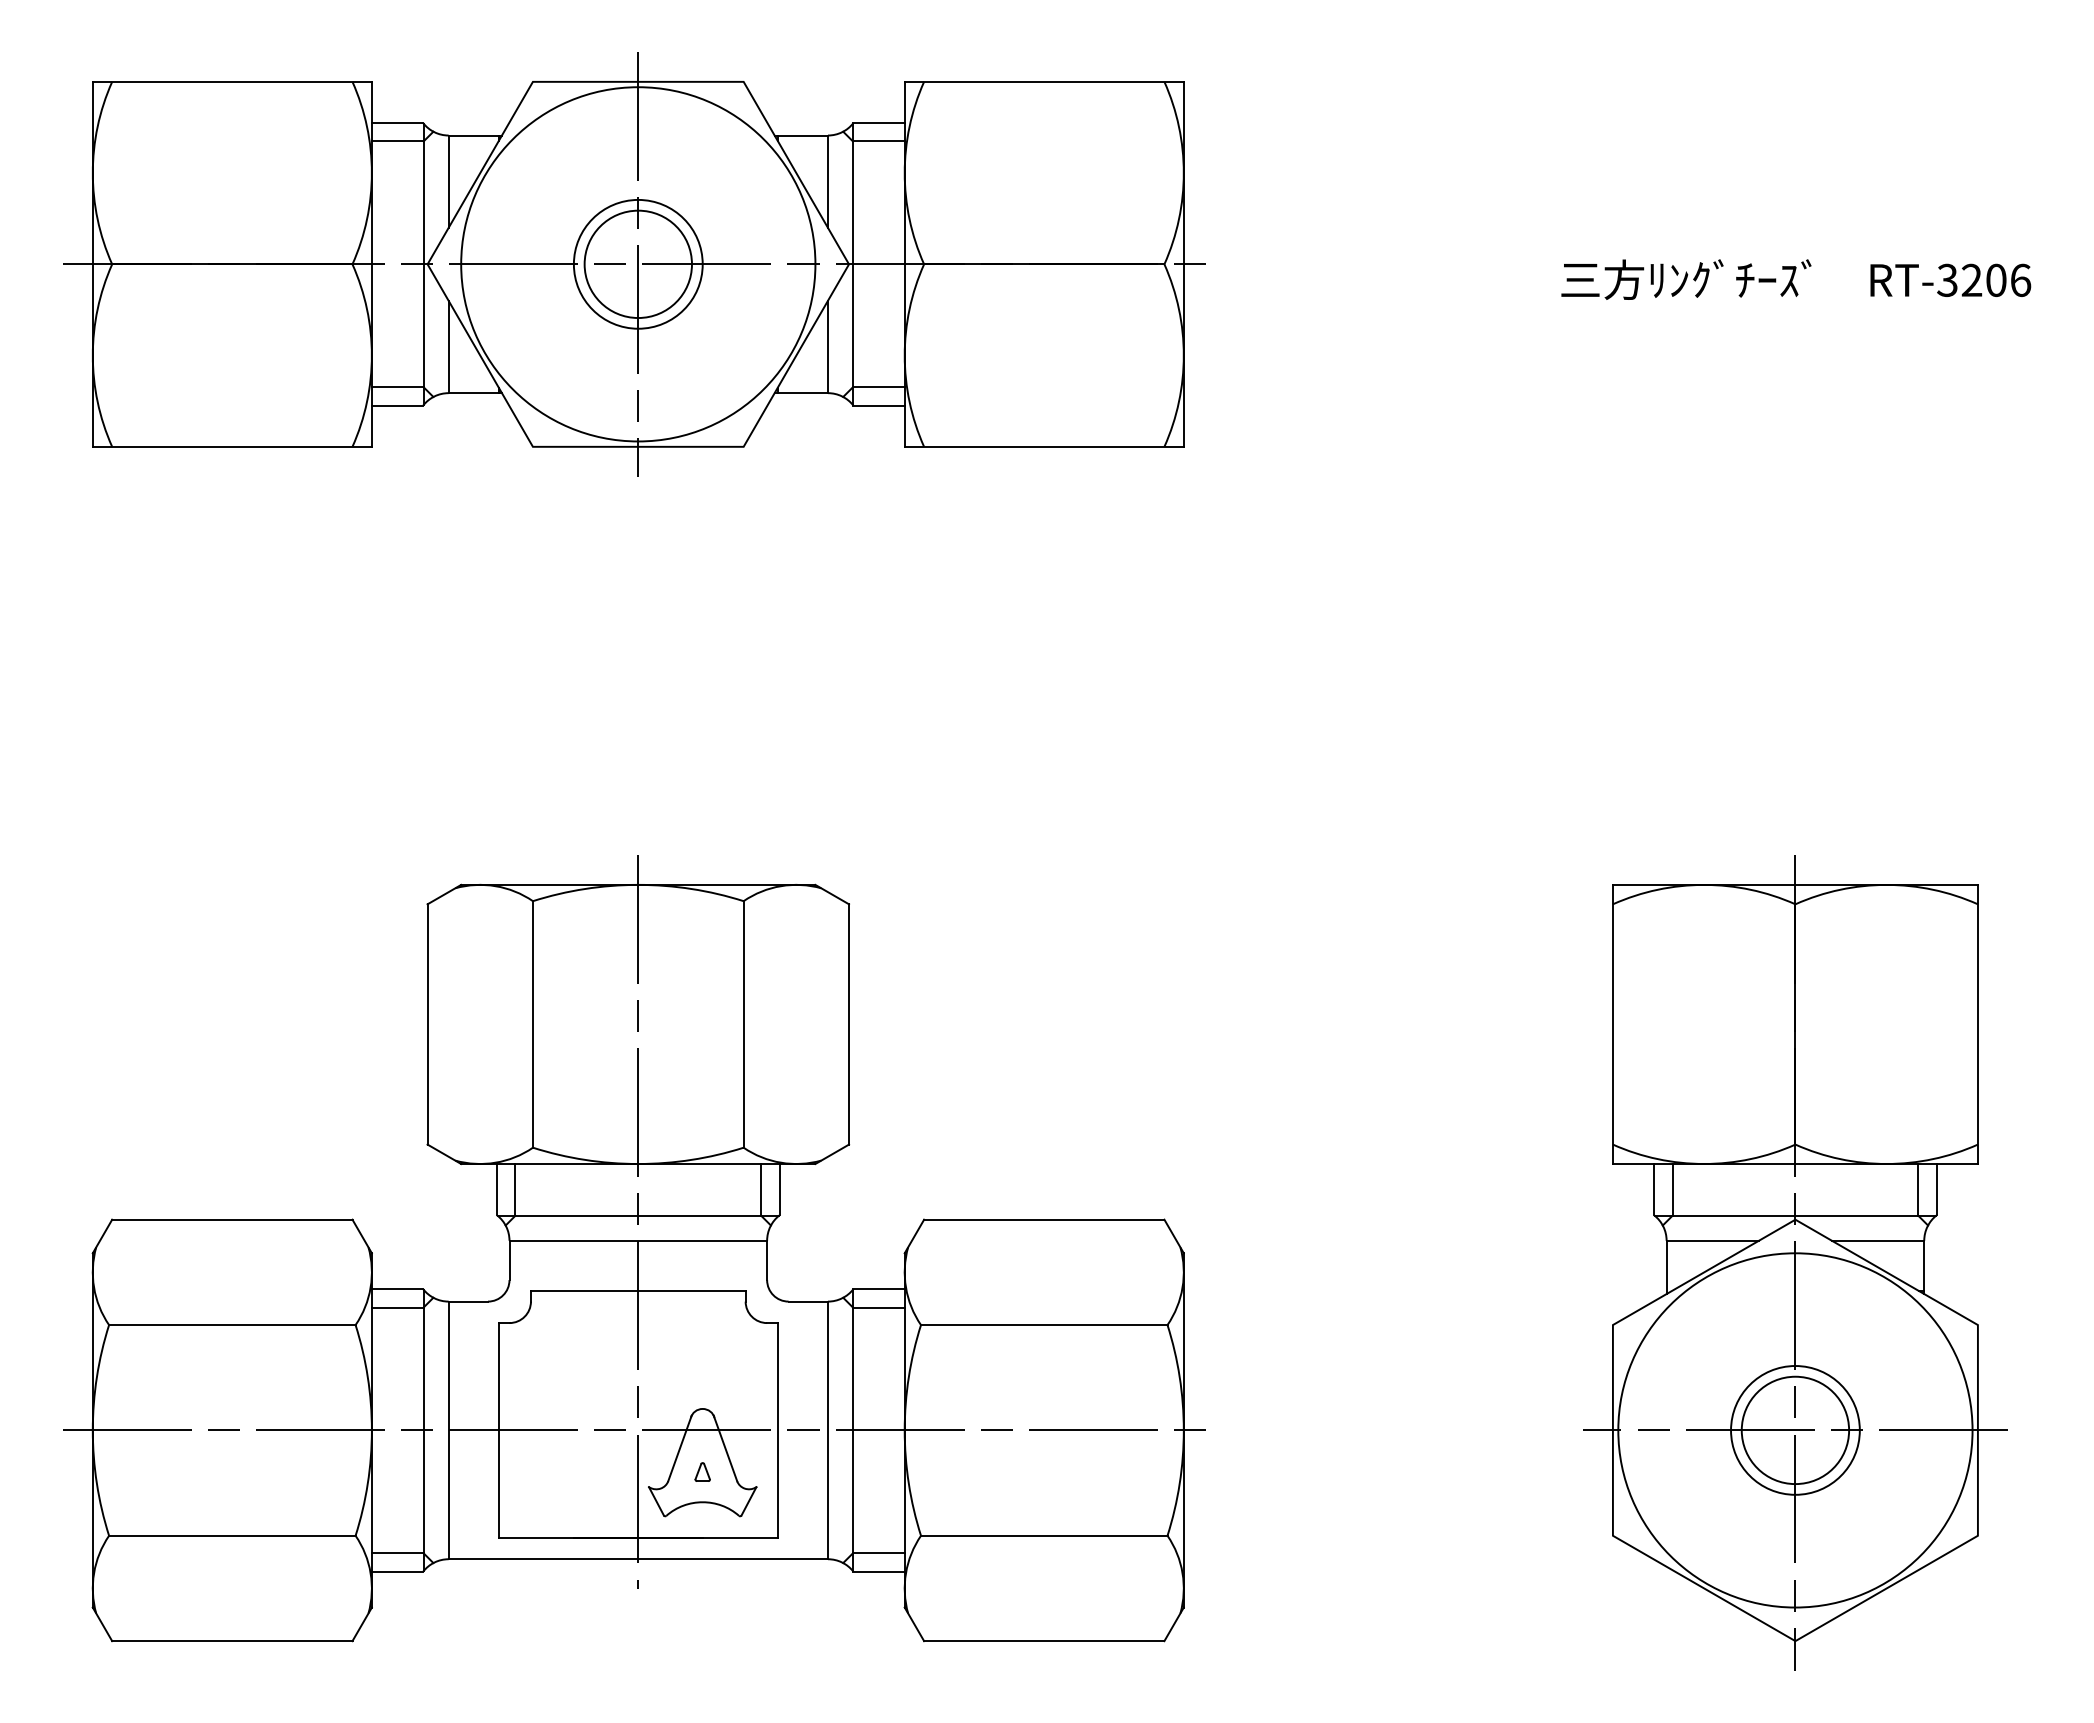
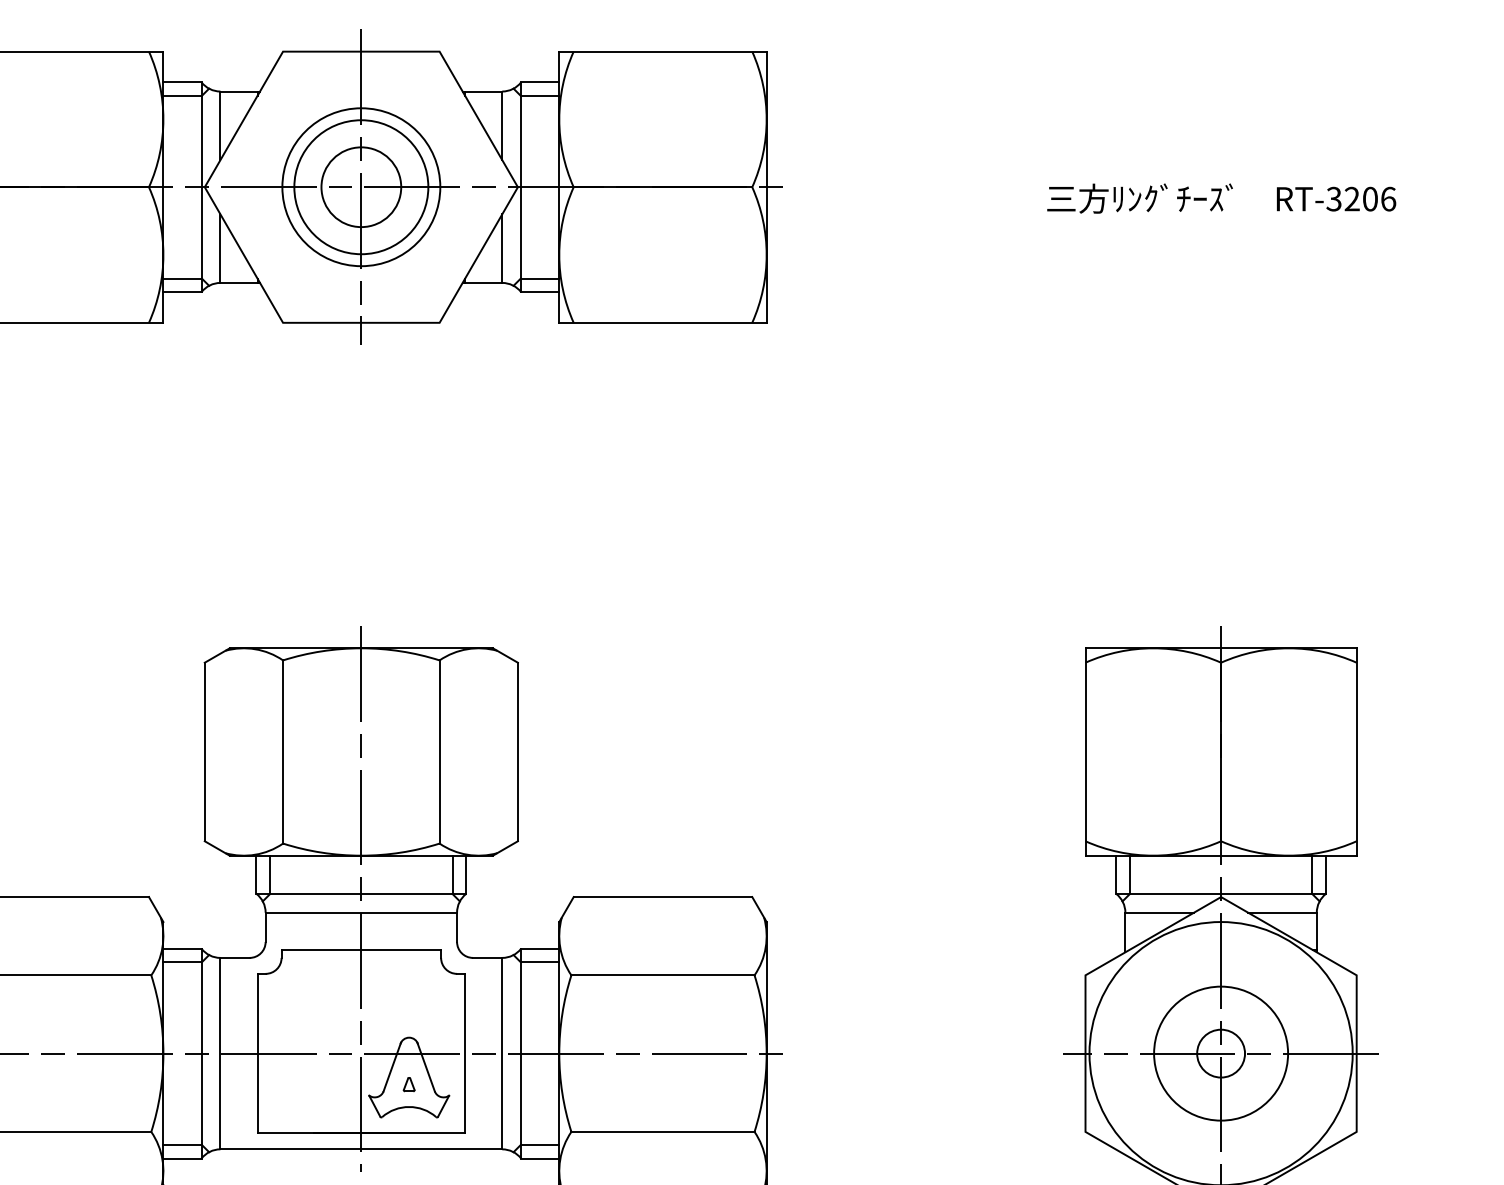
circle: (637, 263) -> (360, 186), size x1.4
circle: (638, 264) -> (361, 187), size x0.6
circle: (1795, 1430) -> (1221, 1053), size x0.6
circle: (1795, 1430) -> (1221, 1053), size x1.4

